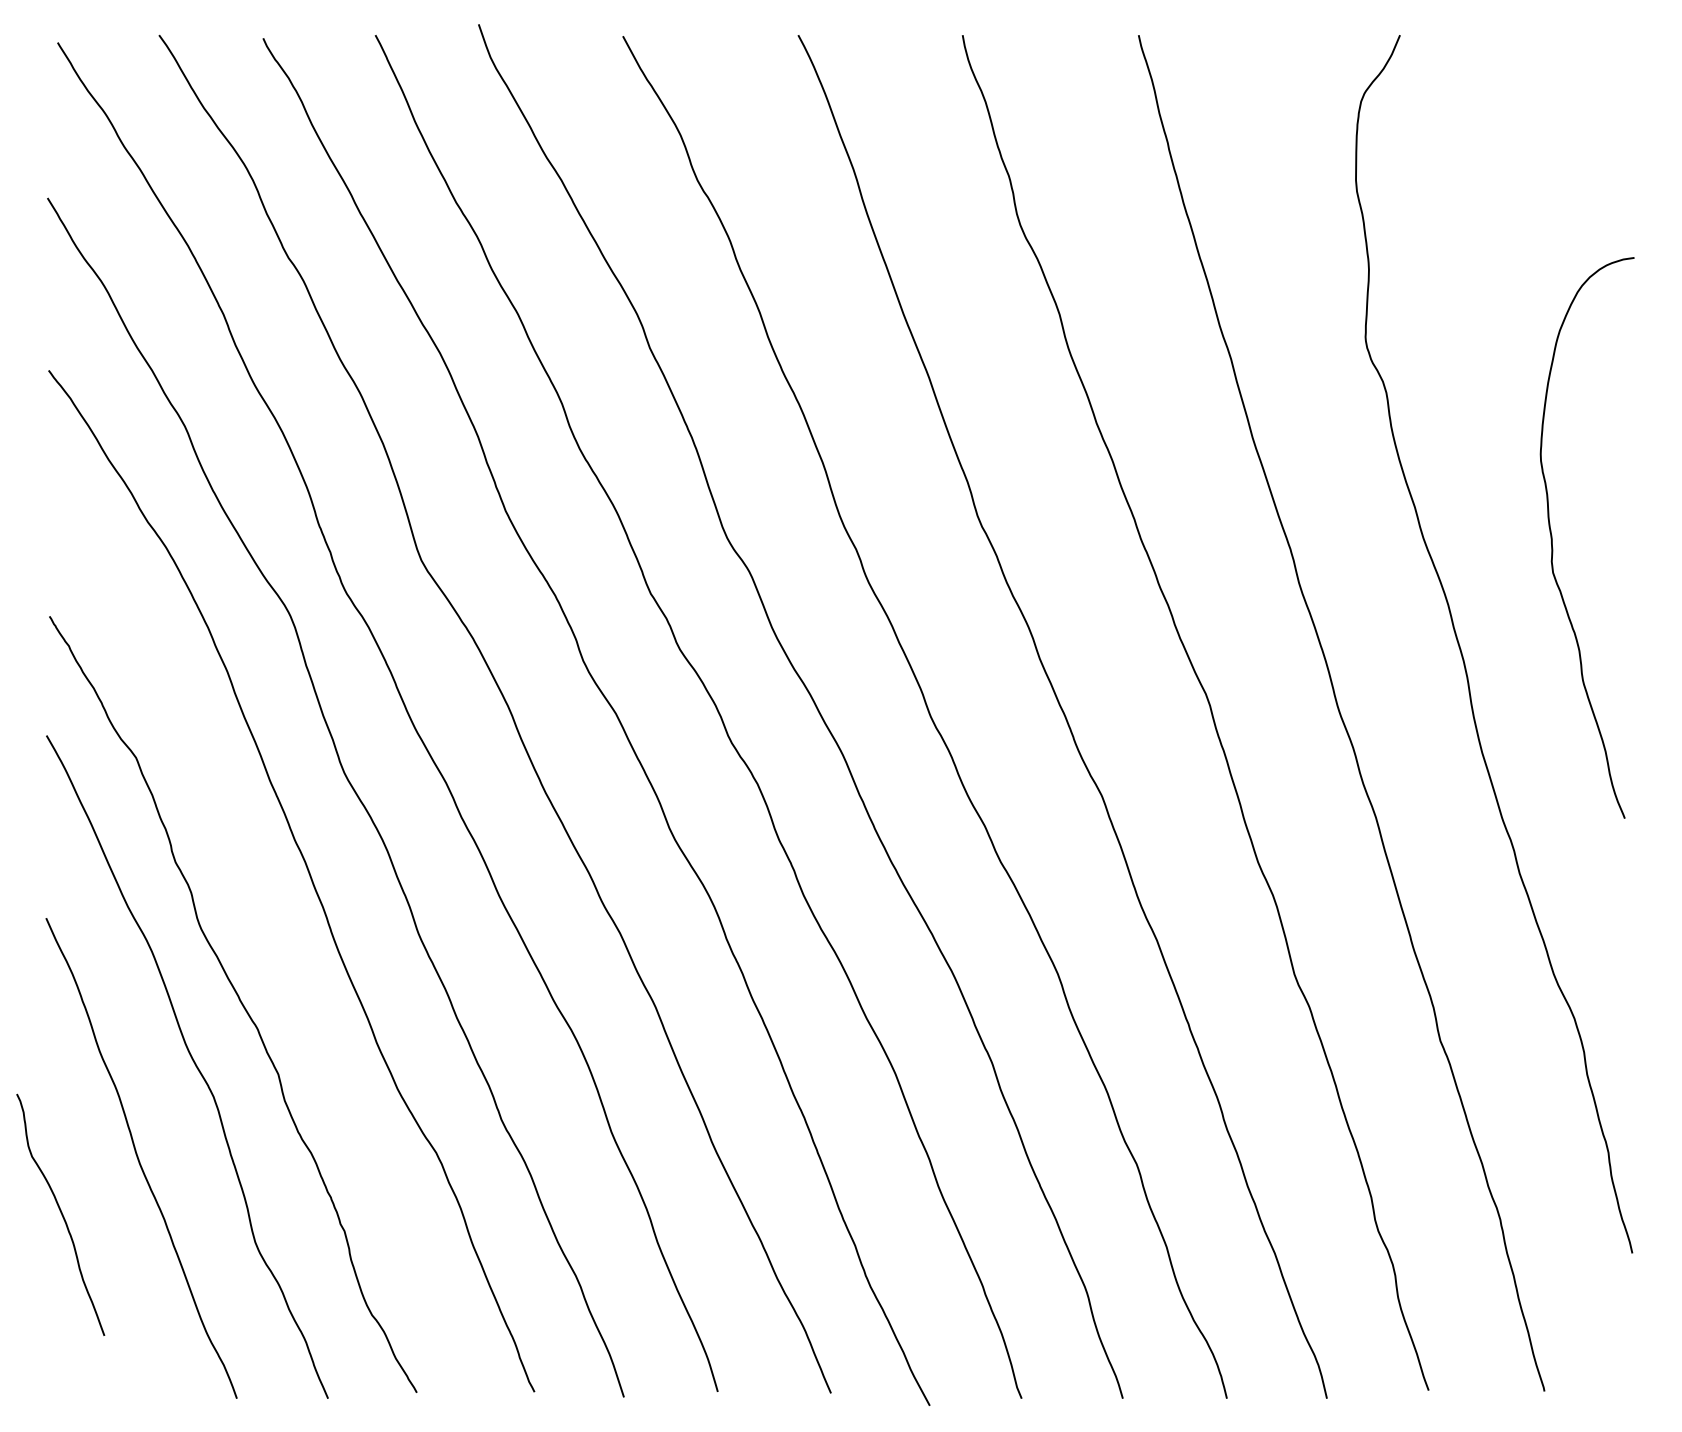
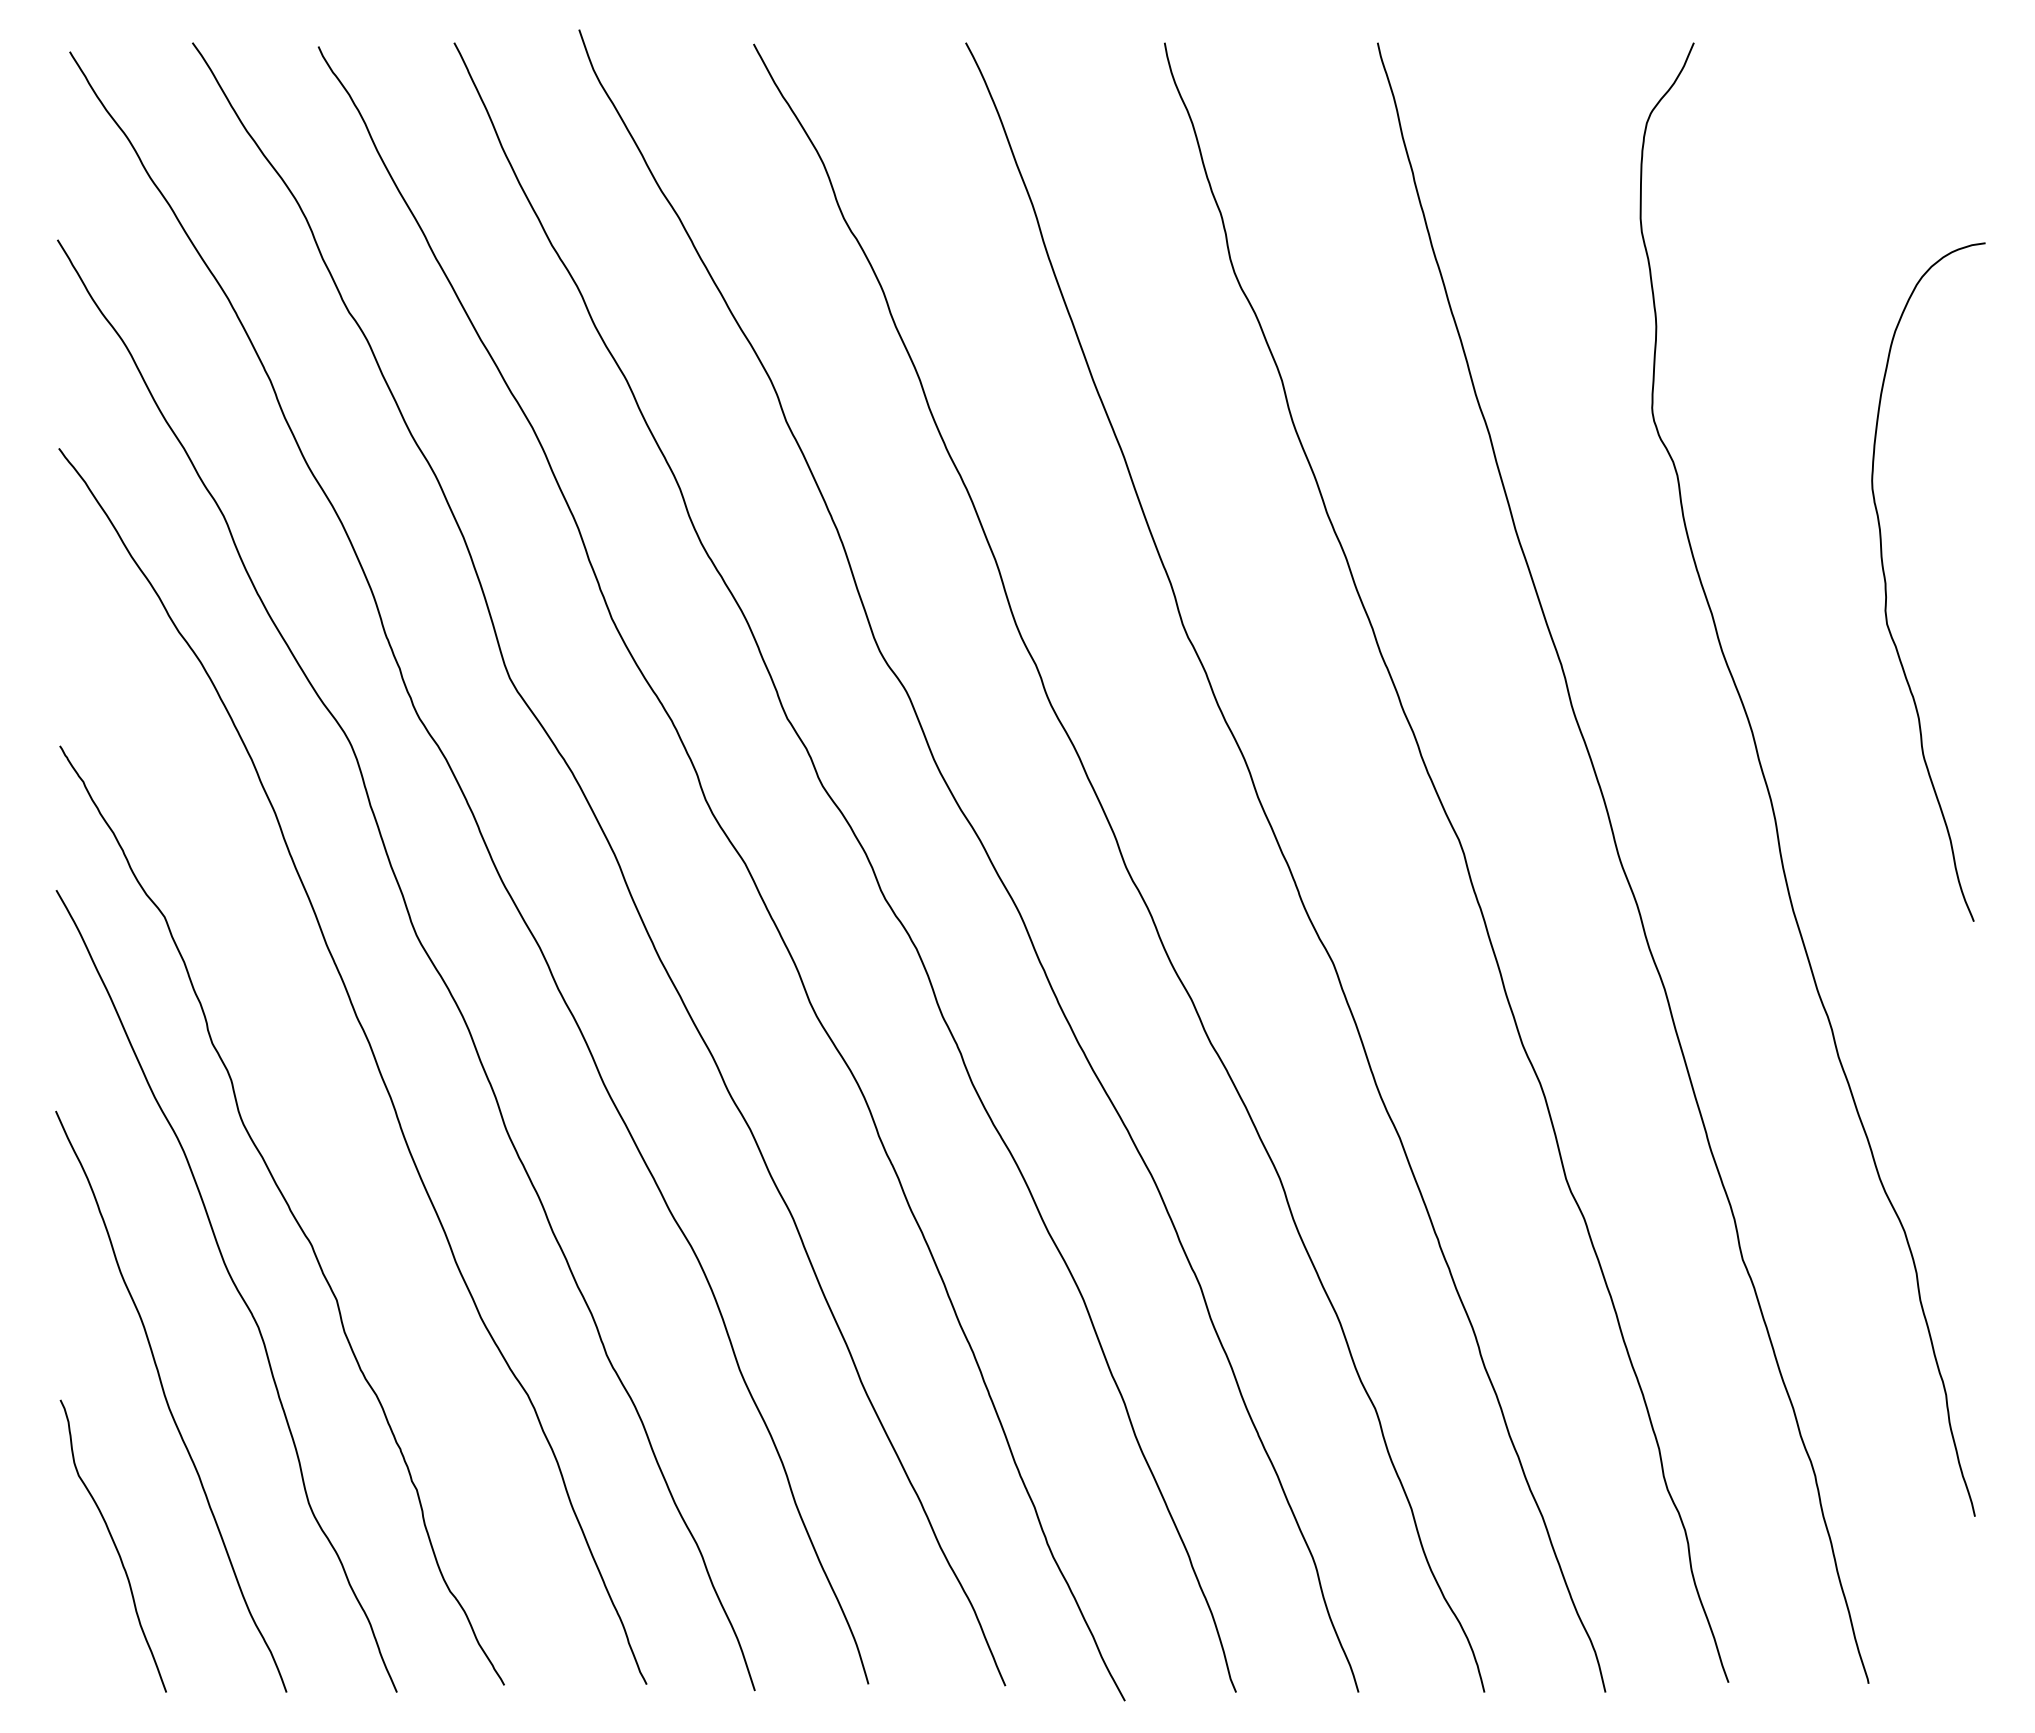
curve: (1552, 537) -> (1886, 581), moved
curve: (60, 1213) -> (113, 1544), moved

